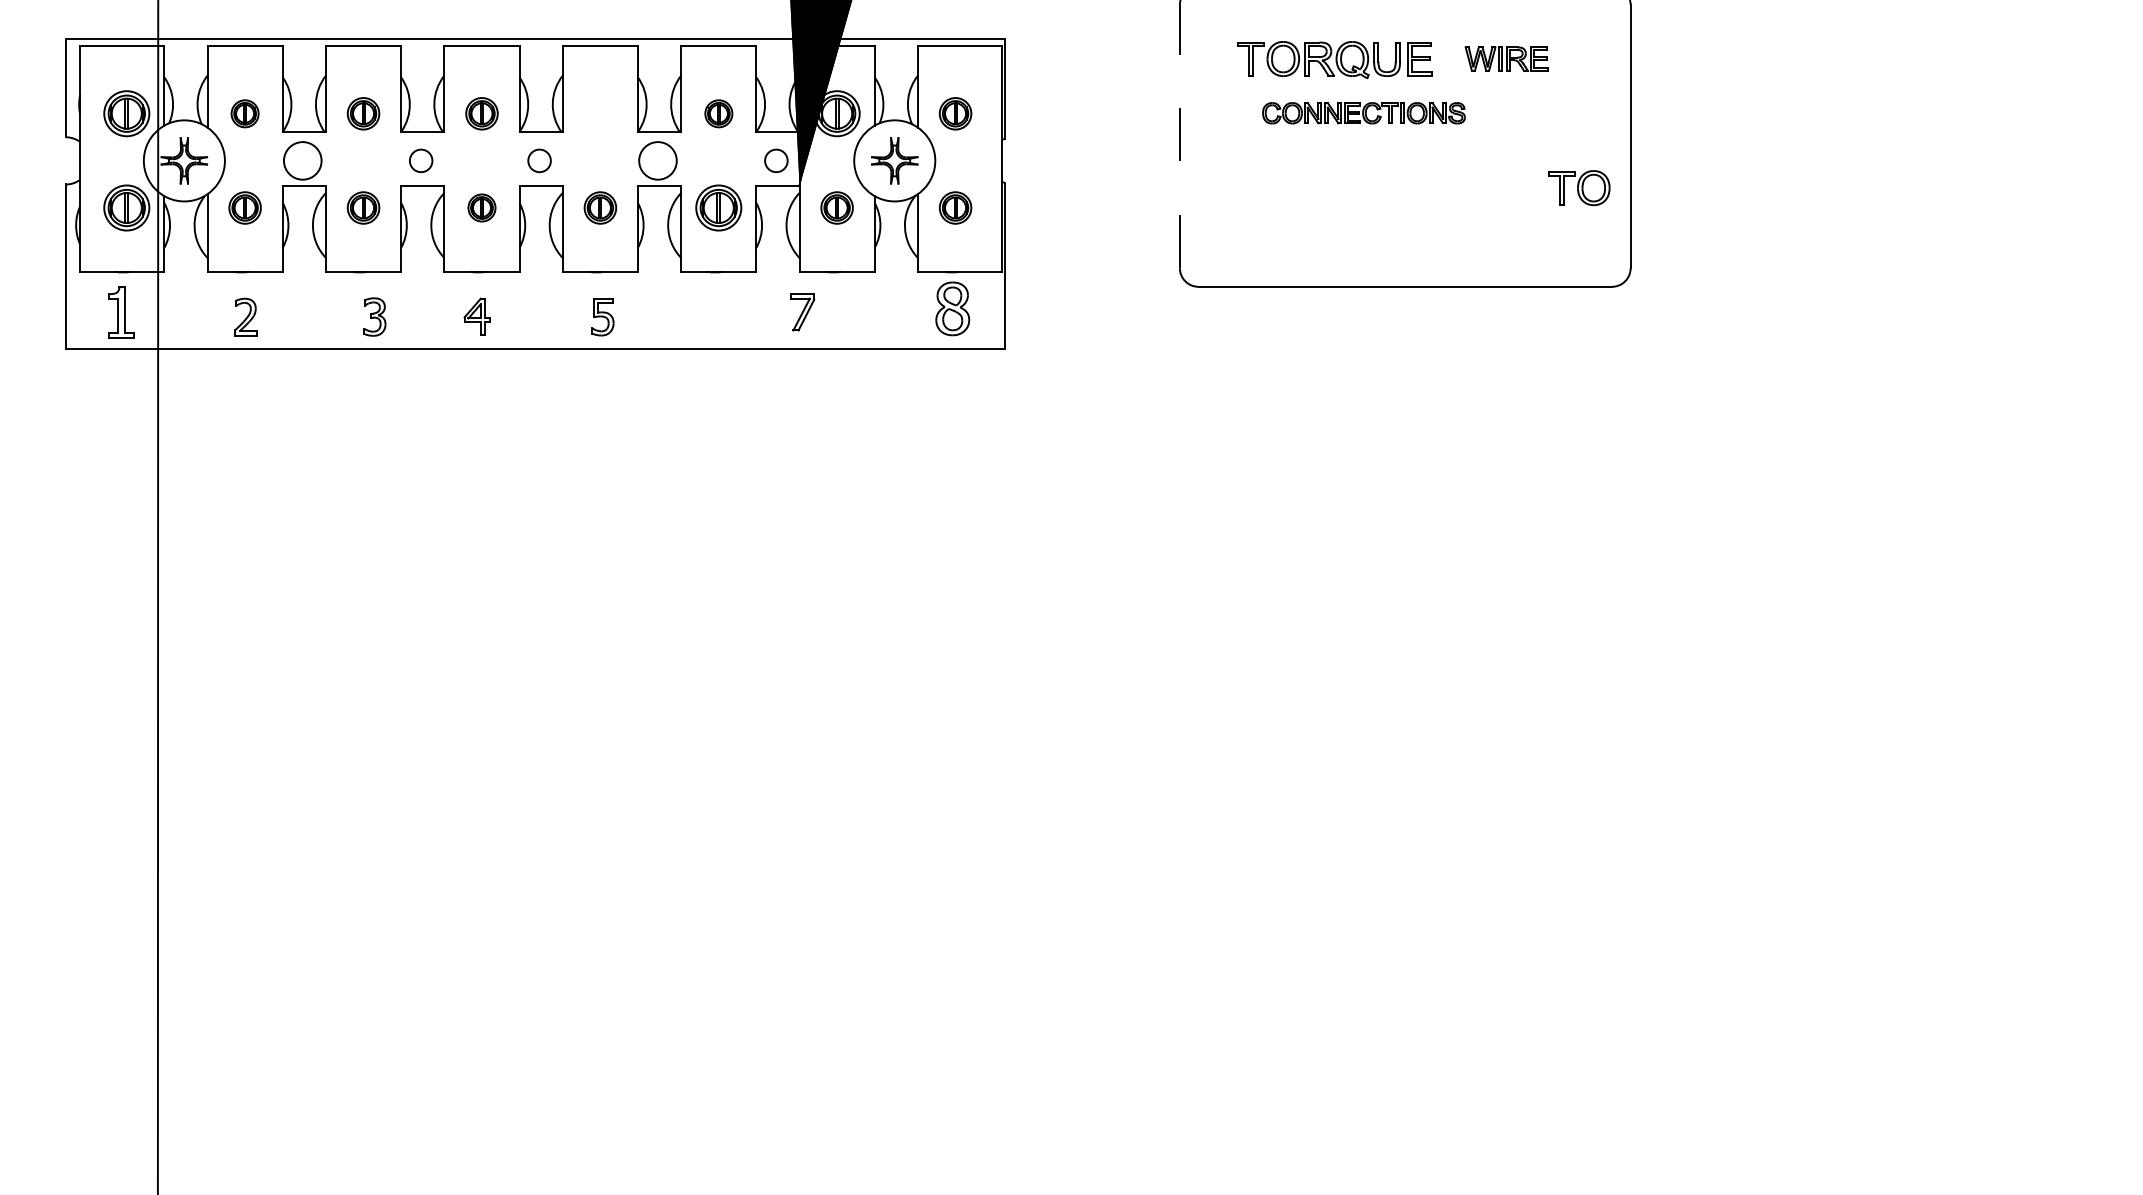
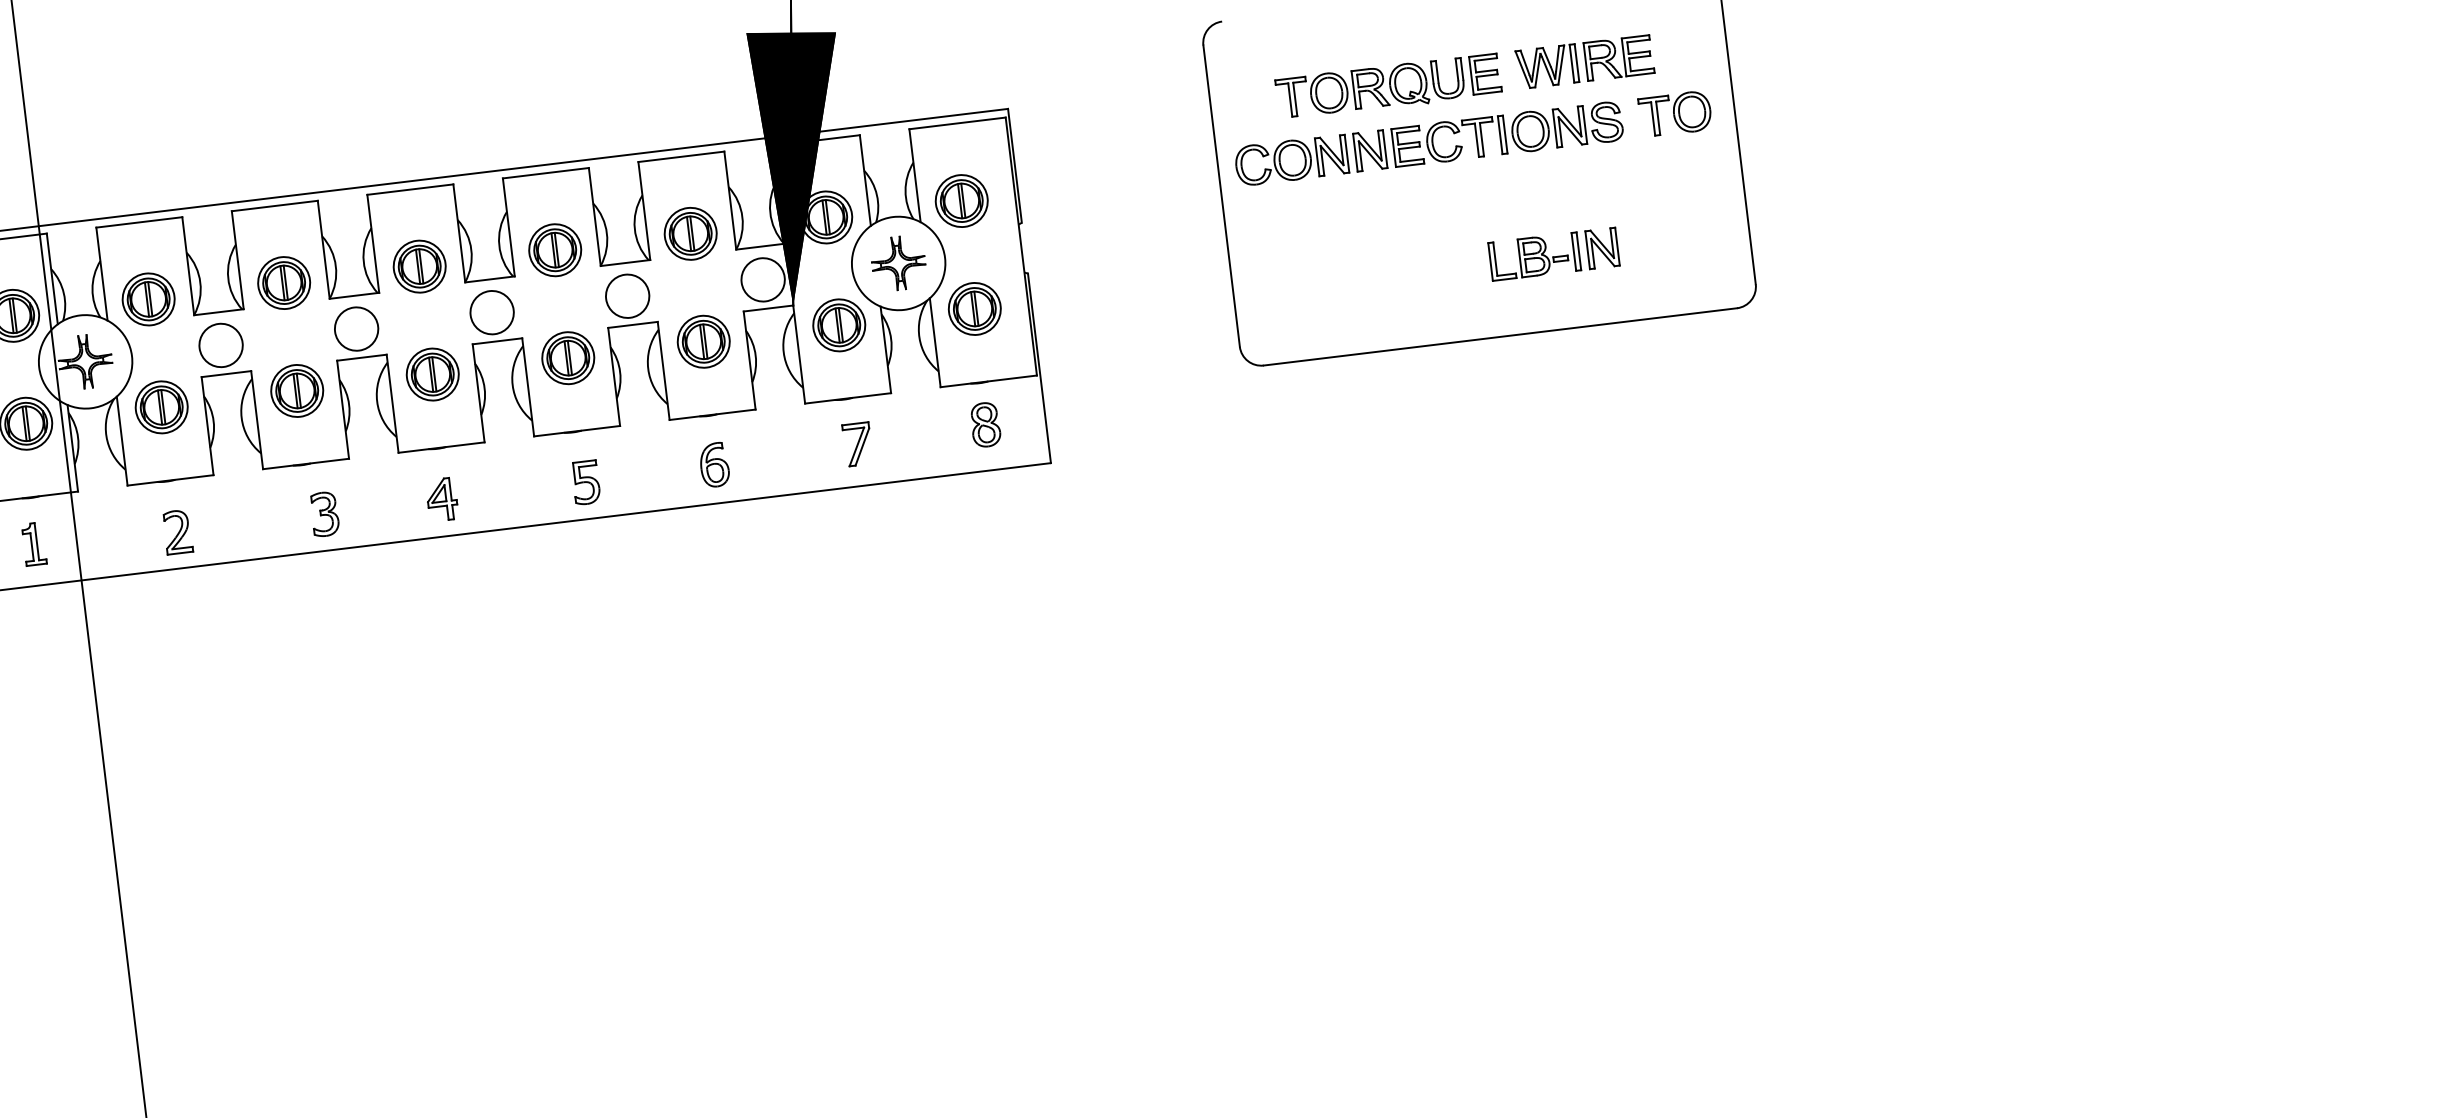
part: (1506, 58) -> (1584, 61), size x1.43
part: (244, 113) -> (147, 299), size x1.67
part: (363, 113) -> (284, 282), size x1.43
part: (481, 113) -> (419, 266), size x1.43
part: (600, 113) -> (555, 249), added
part: (718, 113) -> (690, 233), size x1.67
part: (955, 113) -> (961, 200), size x1.43
part: (1363, 113) -> (1428, 144), size x1.67
line: (1179, 136) -> (1221, 196), dashed -> solid
circle: (420, 160) -> (355, 328), size x1.67
circle: (539, 160) -> (491, 312), size x1.67
circle: (776, 160) -> (763, 279), size x1.67
part: (1579, 188) -> (1675, 114), moved
part: (244, 207) -> (160, 406), size x1.43
part: (363, 207) -> (297, 390), size x1.43
part: (481, 207) -> (432, 374), size x1.67
part: (600, 207) -> (568, 357), size x1.43
part: (836, 207) -> (838, 324), size x1.43
part: (955, 207) -> (974, 308), size x1.43
part: (1460, 220) -> (1554, 253), added
part: (952, 308) -> (985, 424), size x0.71
part: (120, 312) -> (33, 544), size x0.71
part: (802, 312) -> (857, 444), moved
part: (714, 314) -> (713, 464), added

